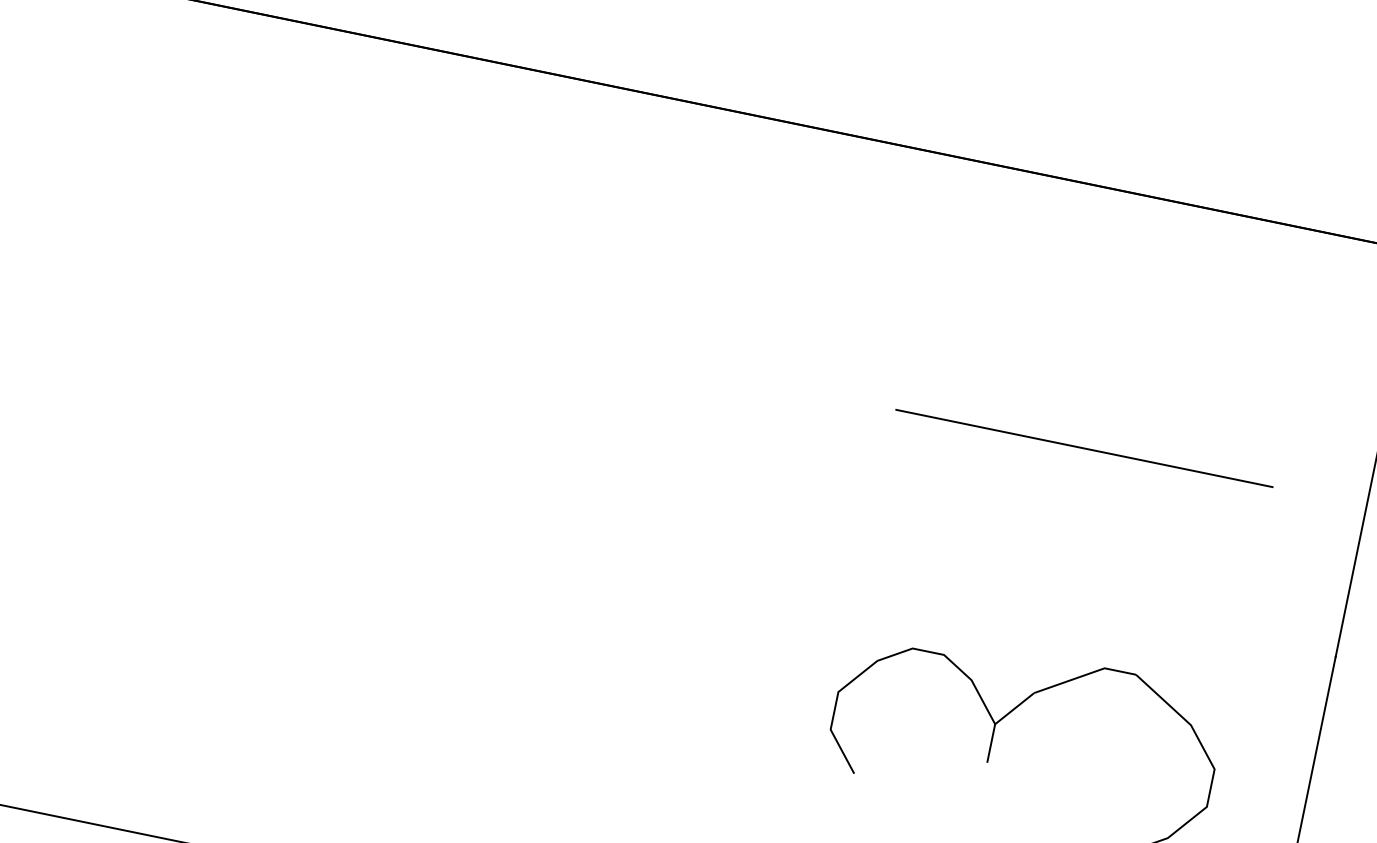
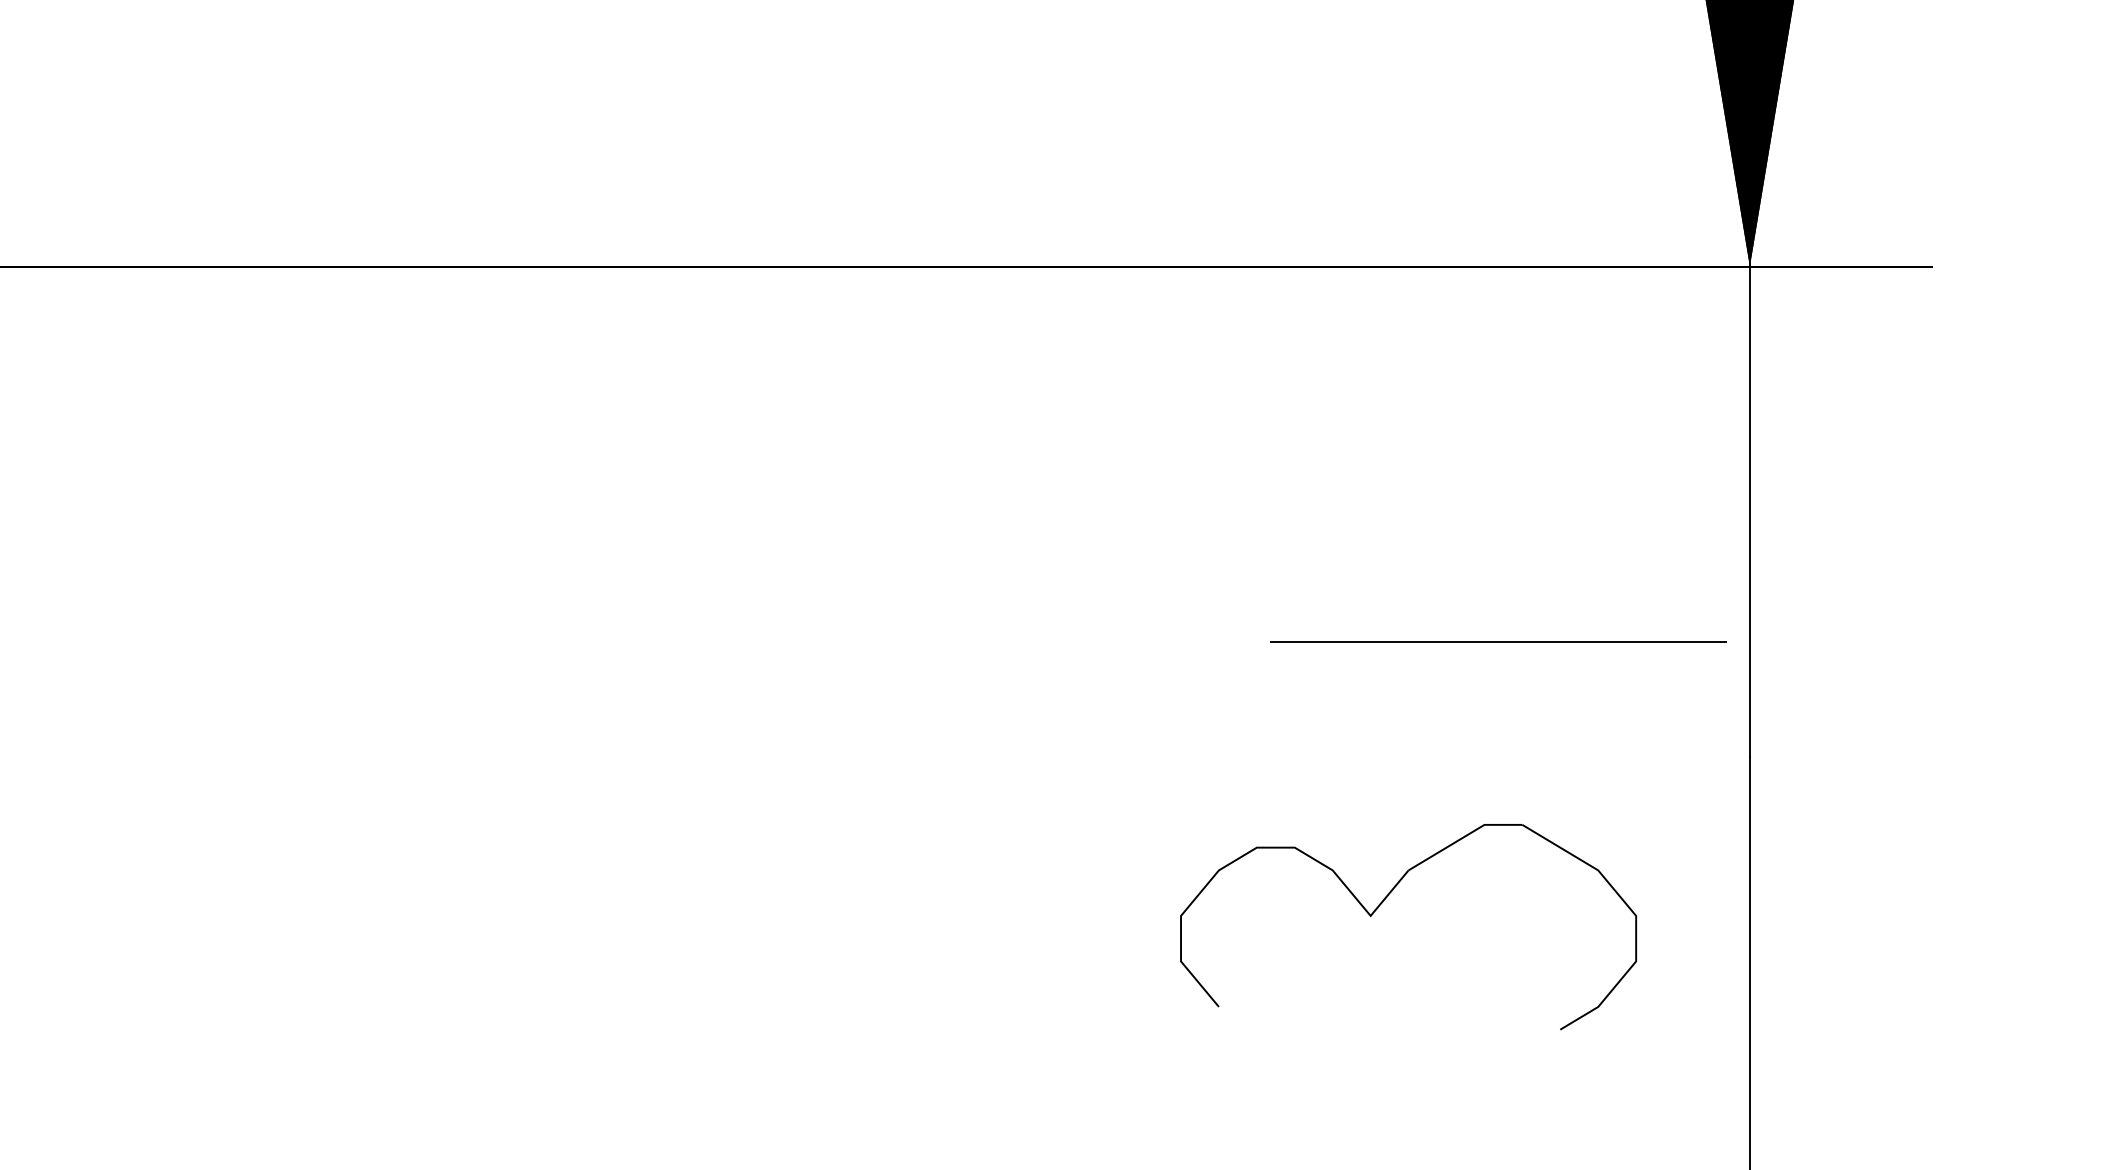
line: (1084, 448) -> (1498, 641), moved
line: (991, 742) -> (1370, 938), removed

